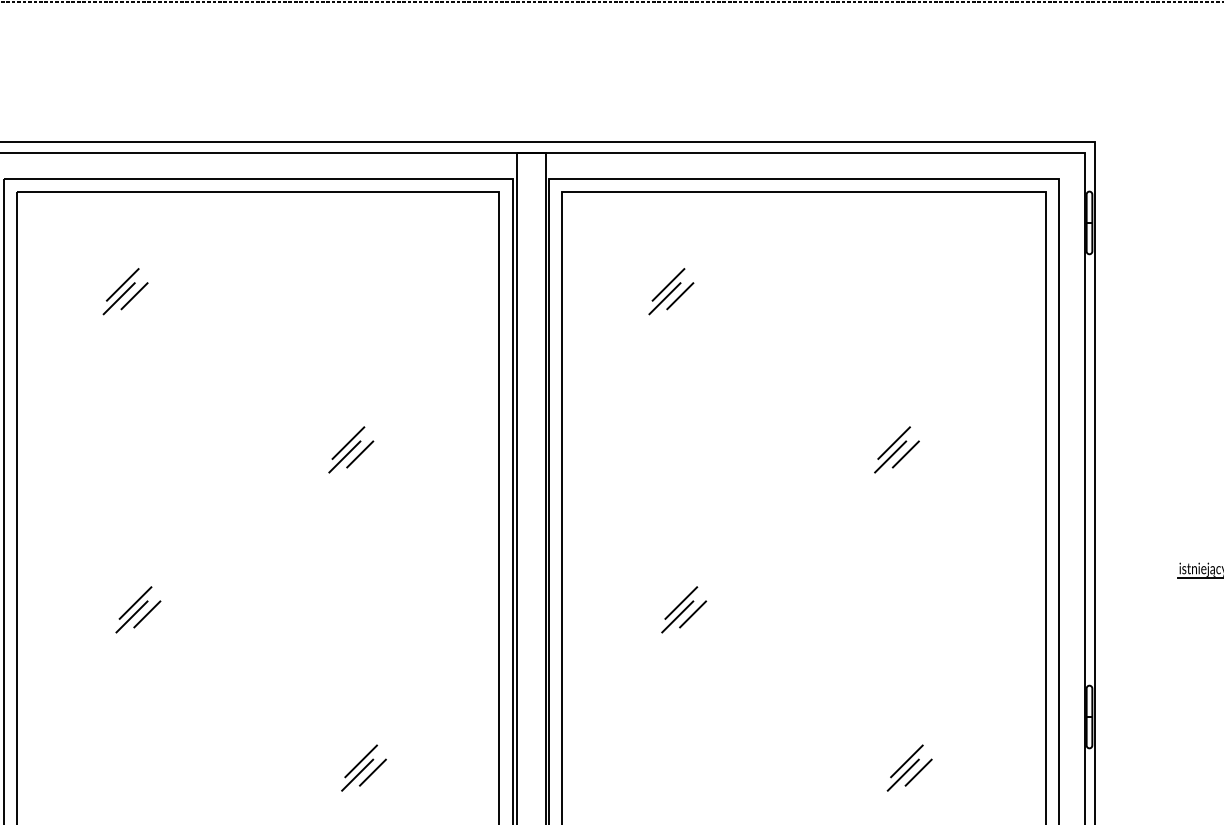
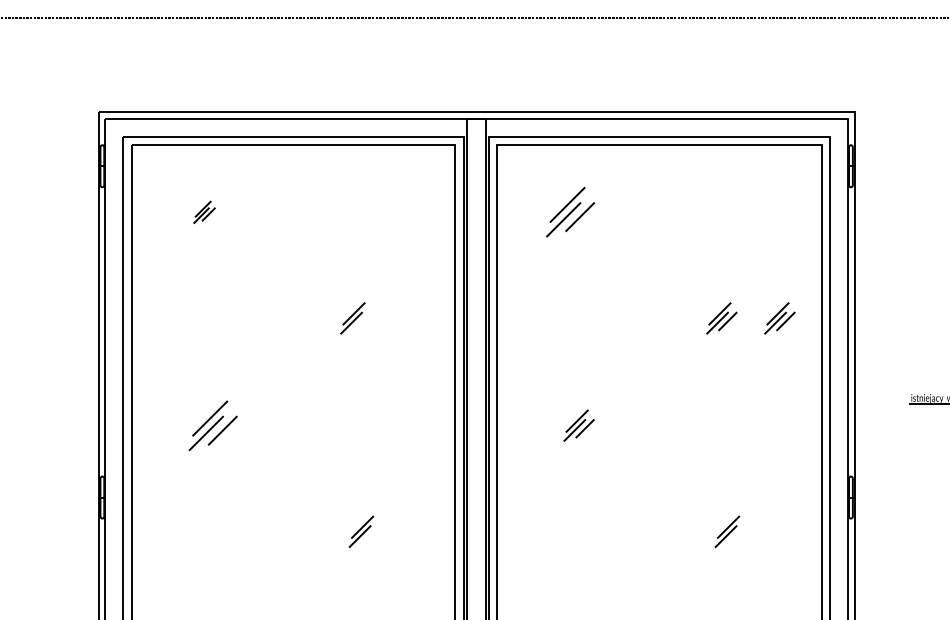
part: (125, 291) -> (204, 212), size x0.7
part: (671, 291) -> (570, 212), size x1.6
part: (982, 449) -> (779, 318), added
line: (359, 454) -> (361, 321), removed
part: (137, 609) -> (212, 425), size x1.6
line: (373, 772) -> (370, 534), removed
line: (918, 772) -> (736, 534), removed

